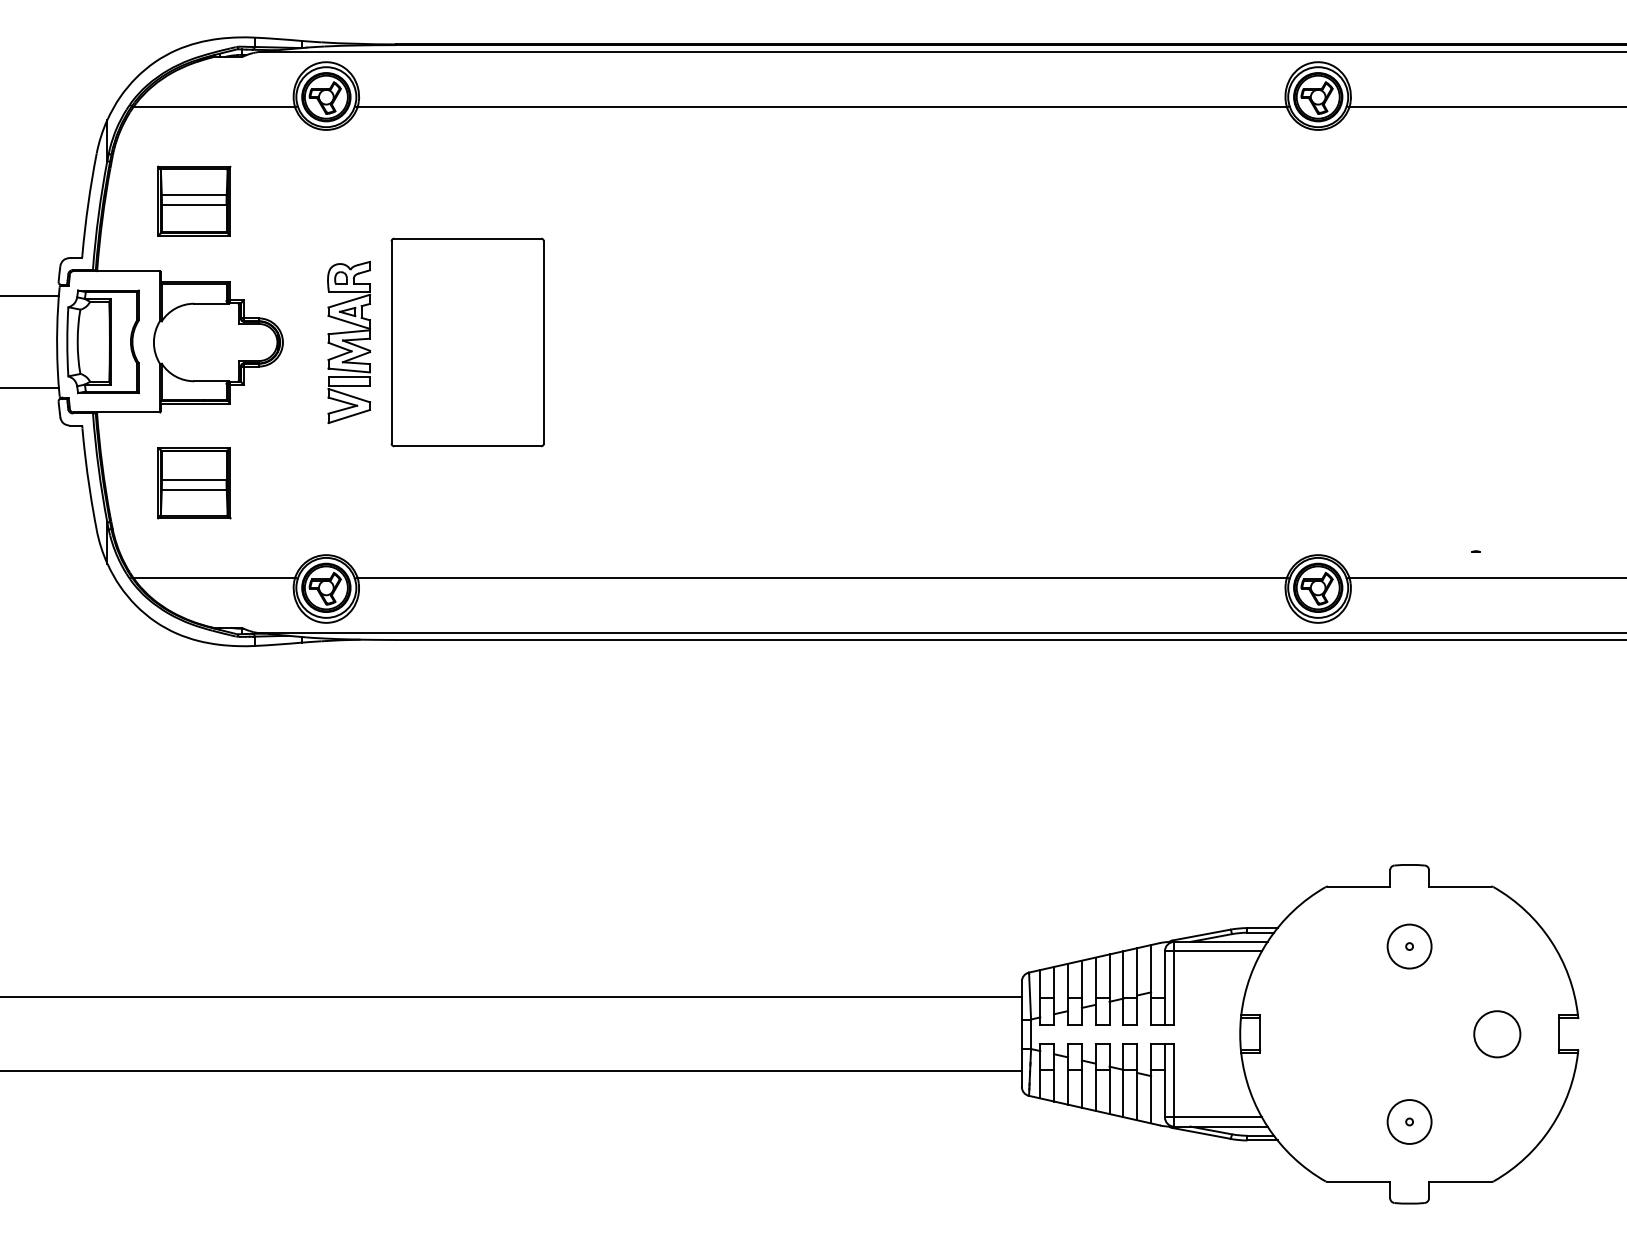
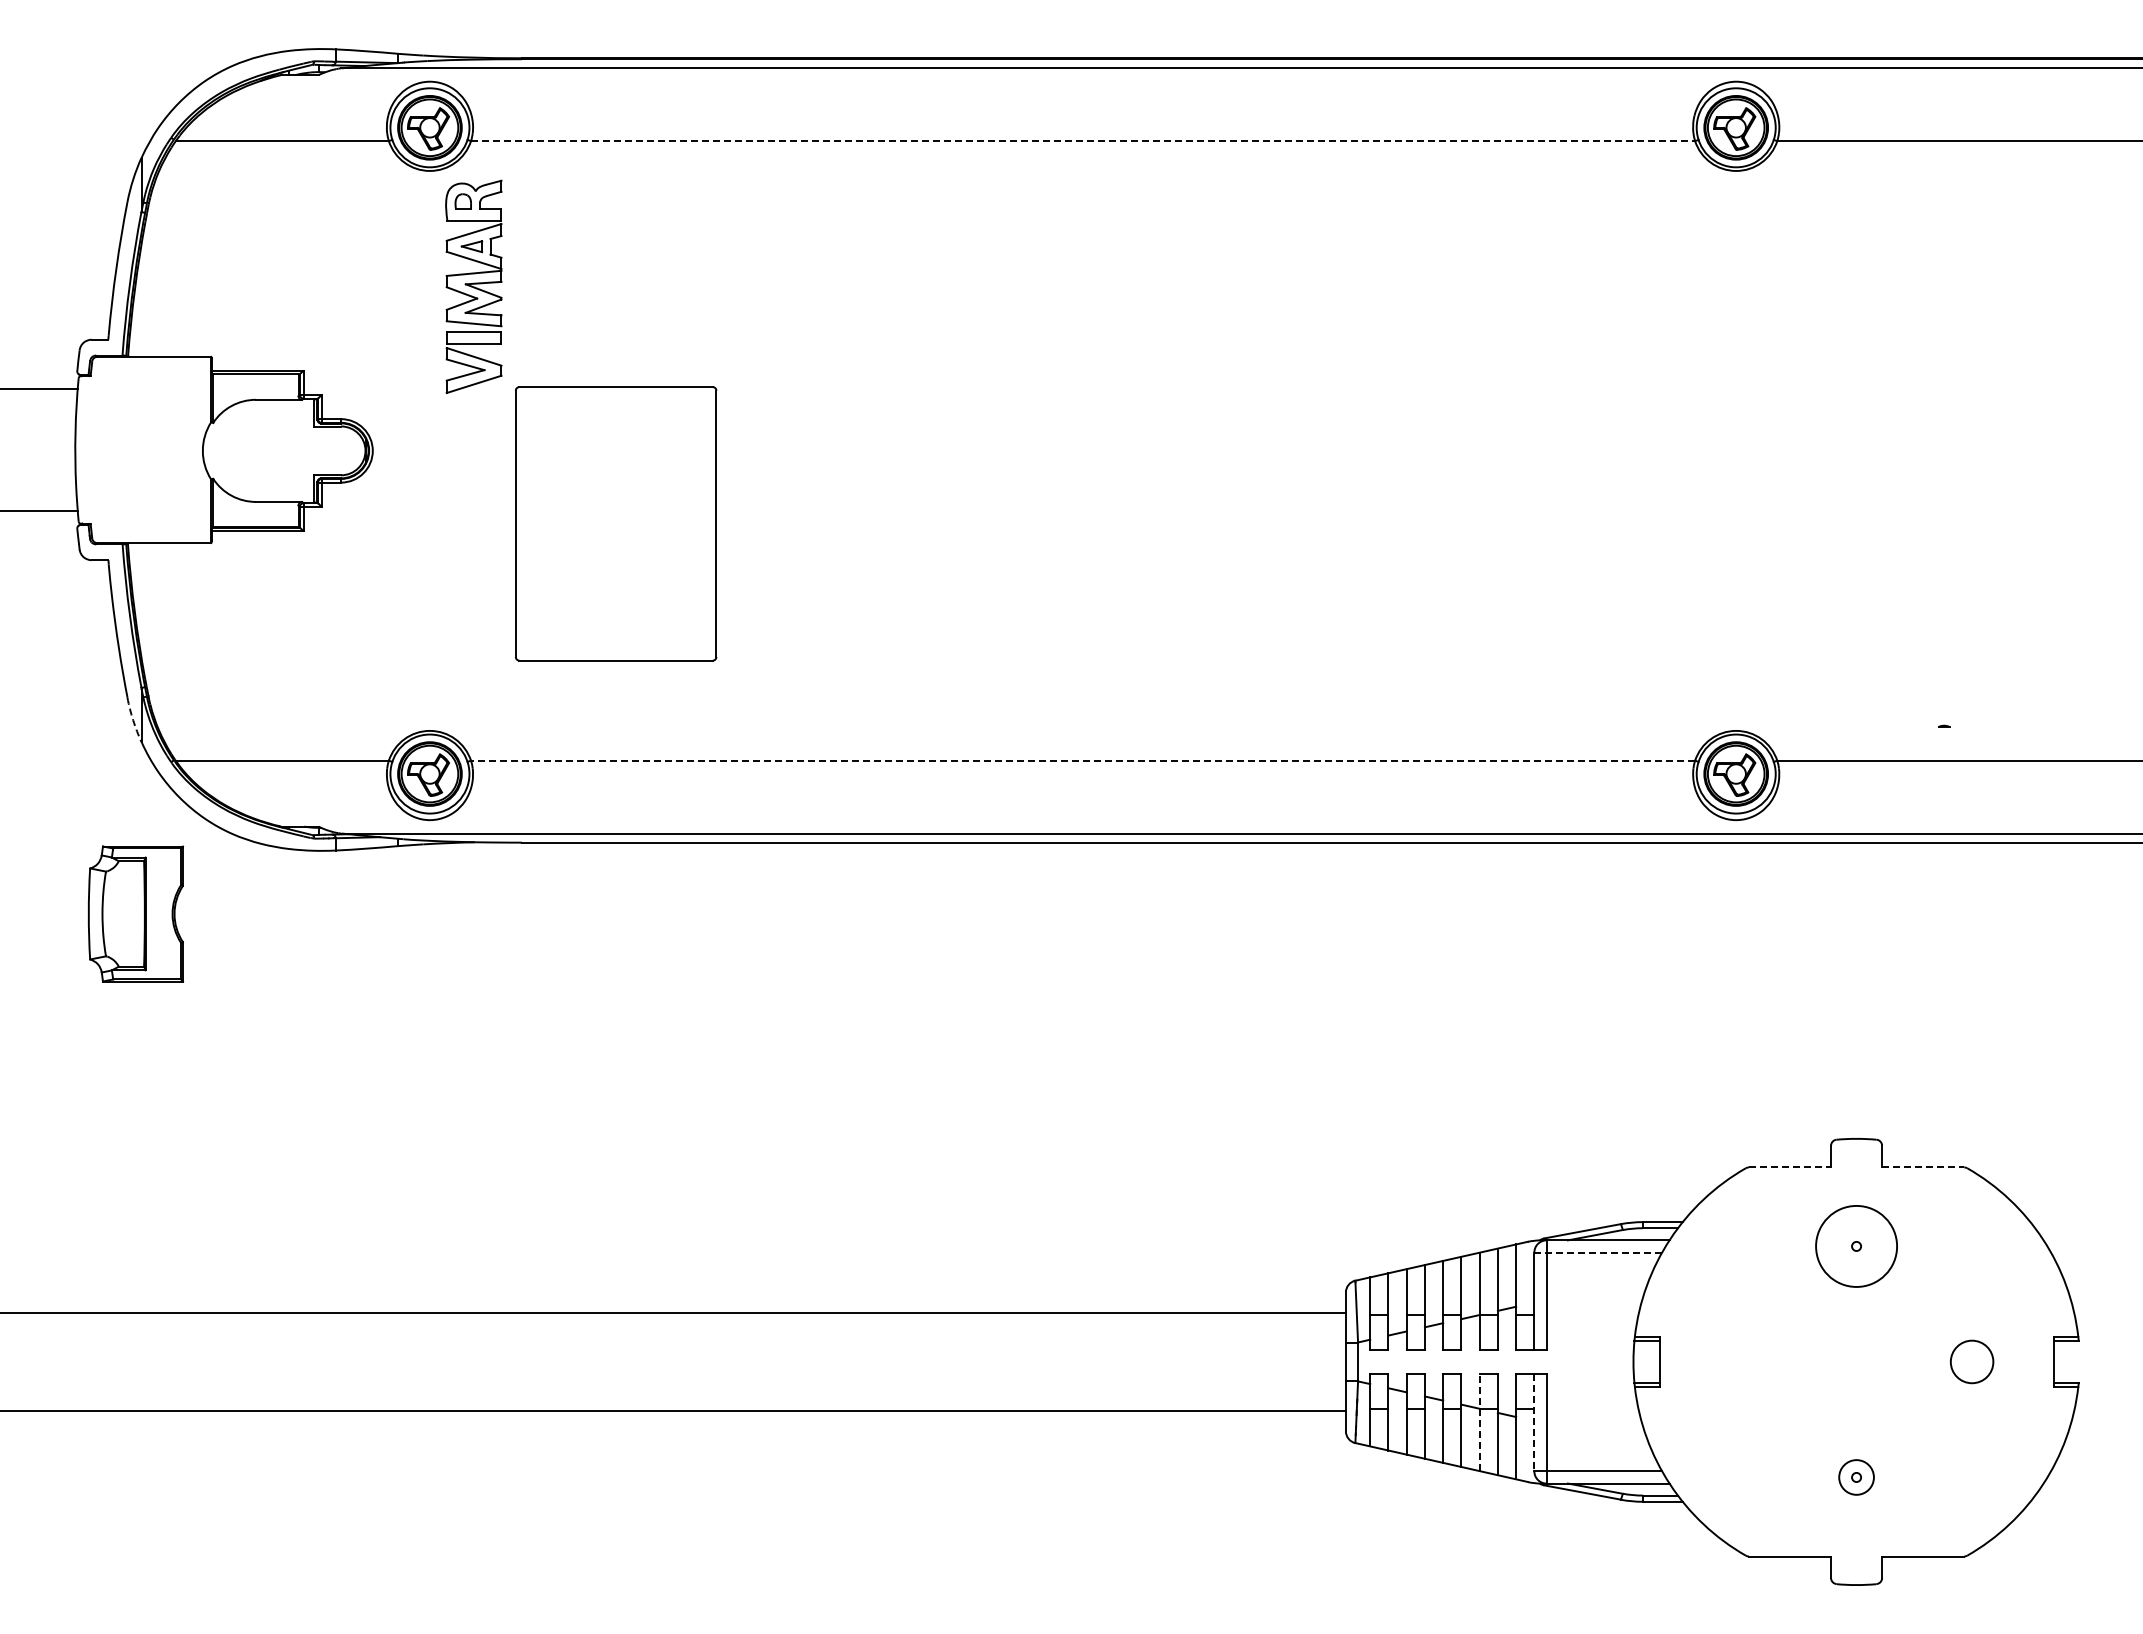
line: (822, 107) -> (1083, 141), solid -> dashed
part: (193, 200) -> (255, 264), removed
part: (103, 341) -> (136, 913), moved
part: (348, 342) -> (473, 286), moved
part: (468, 342) -> (616, 523), moved
part: (193, 482) -> (255, 635), removed
arc: (101, 547) -> (133, 720), solid -> dashed
line: (821, 577) -> (1082, 760), solid -> dashed
line: (1359, 886) -> (1790, 1167), solid -> dashed
line: (1460, 886) -> (1923, 1167), solid -> dashed
circle: (1409, 946) -> (1856, 1246), size x1.4
line: (1213, 951) -> (1598, 1252), solid -> dashed
circle: (1496, 1033) -> (1971, 1361), size x0.7
line: (1123, 1080) -> (1479, 1422), solid -> dashed
line: (1165, 1080) -> (1534, 1422), solid -> dashed
circle: (1409, 1122) -> (1856, 1477), size x0.6

